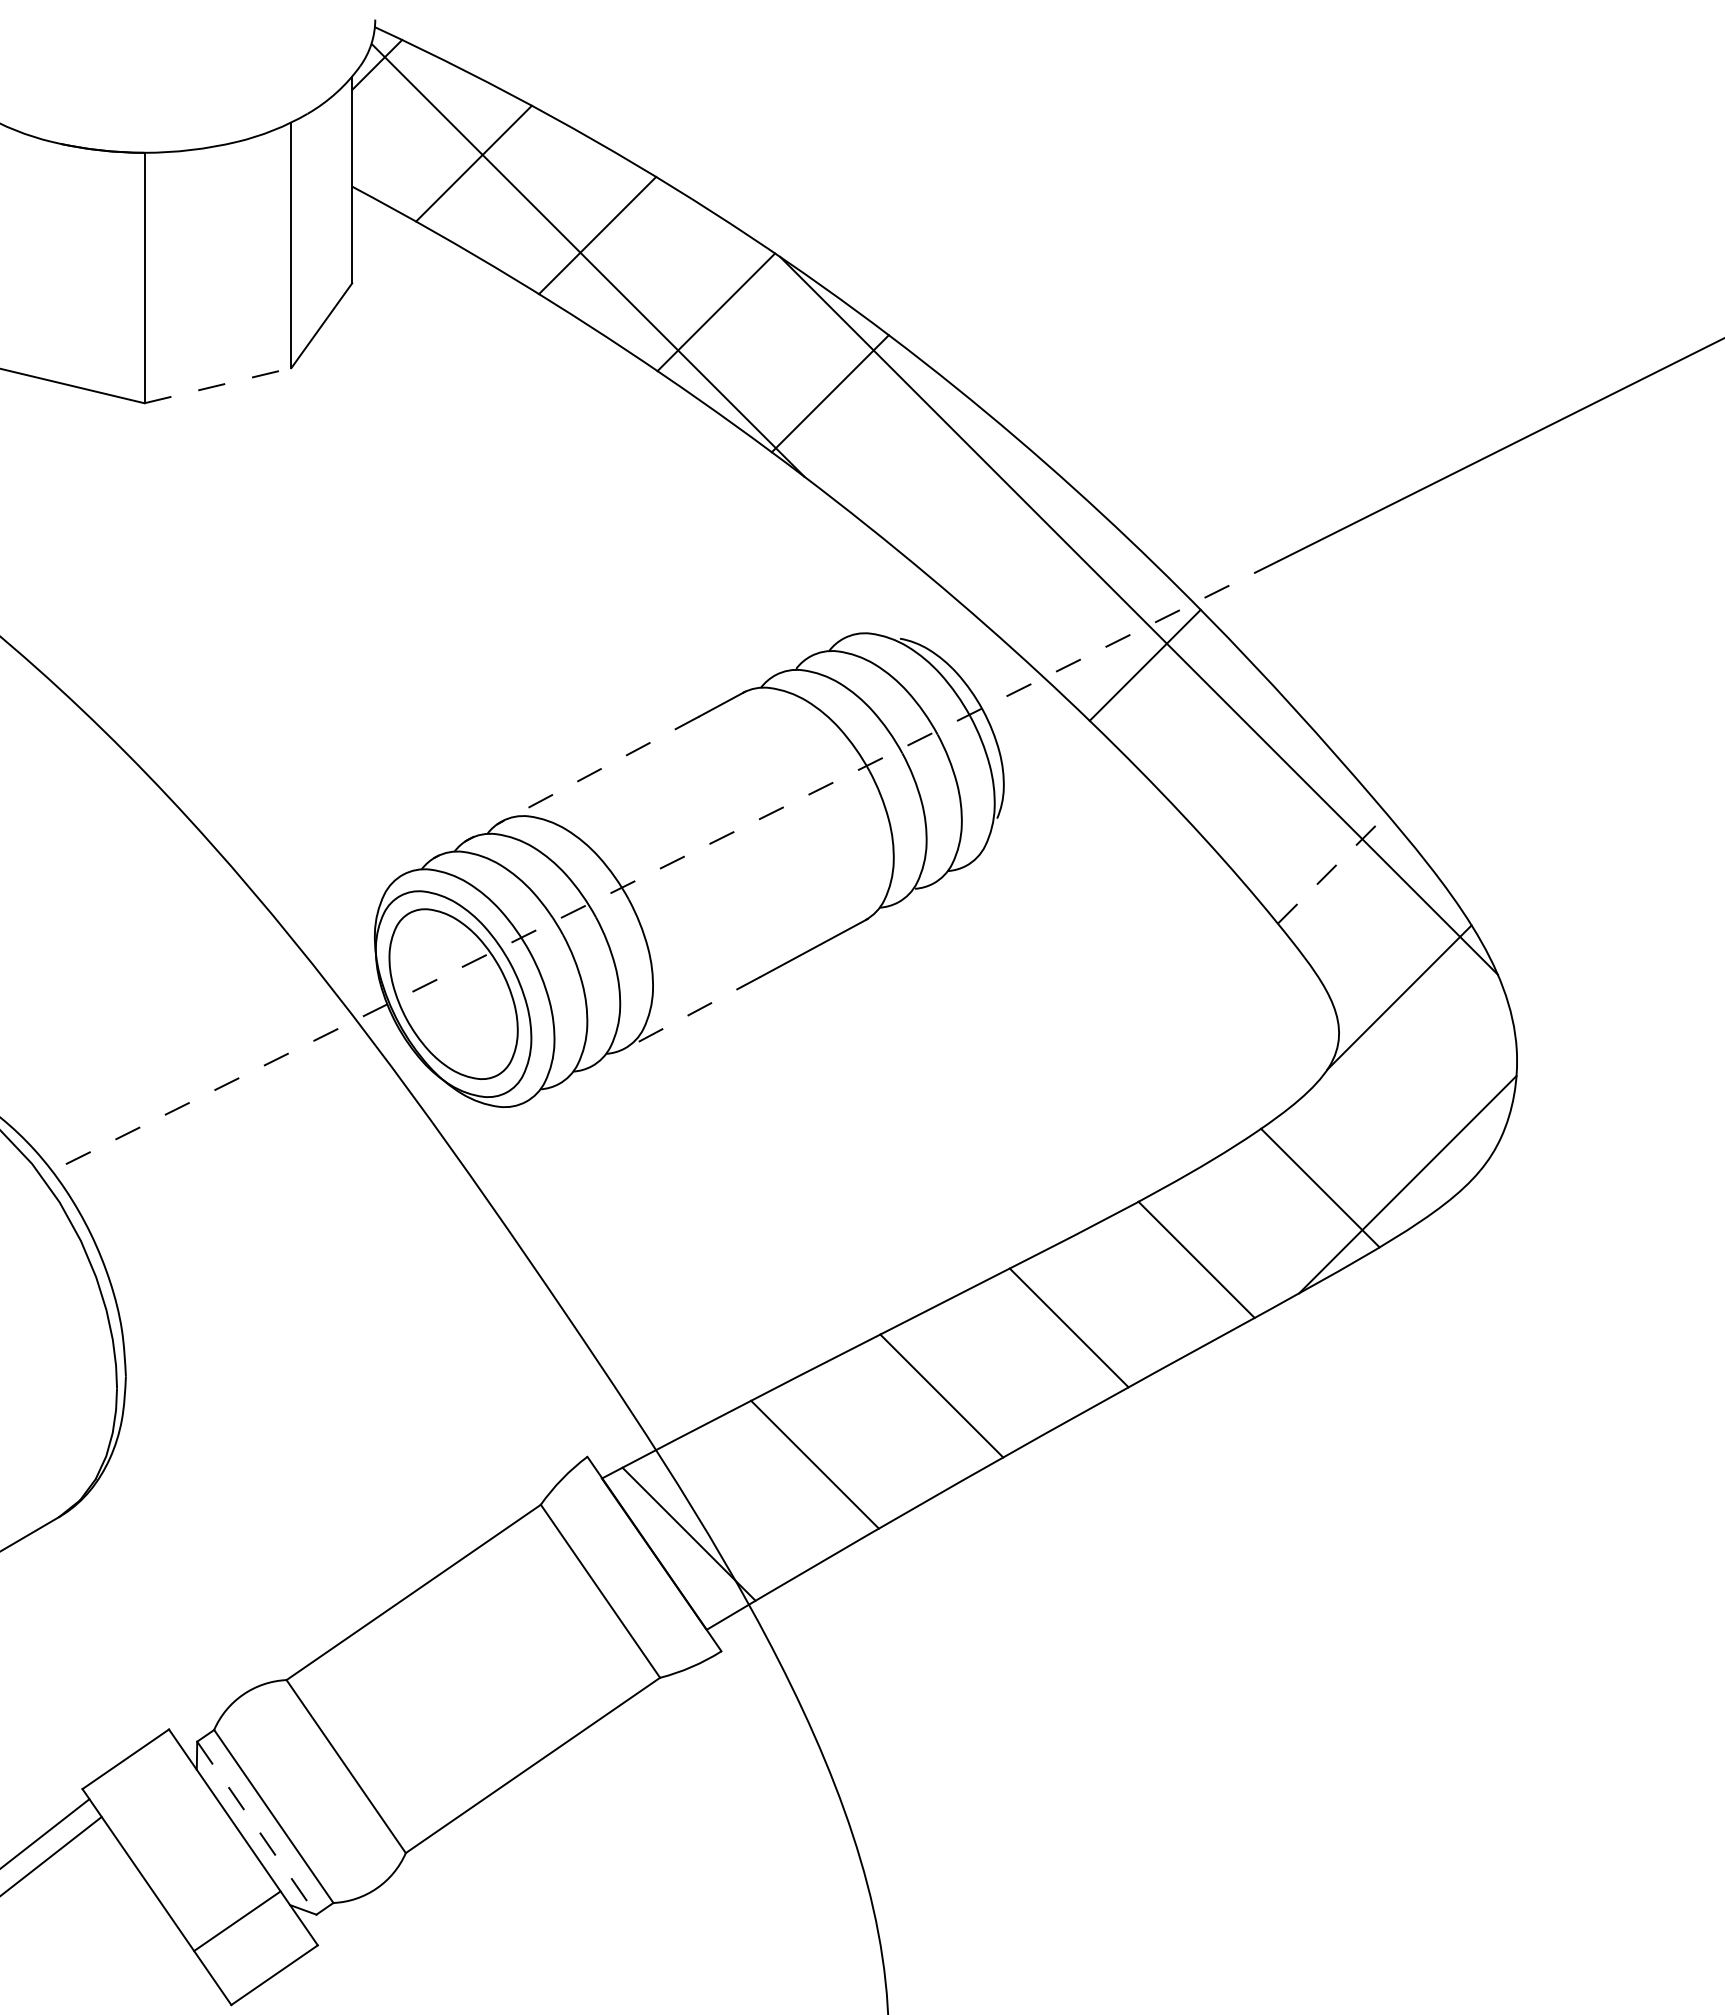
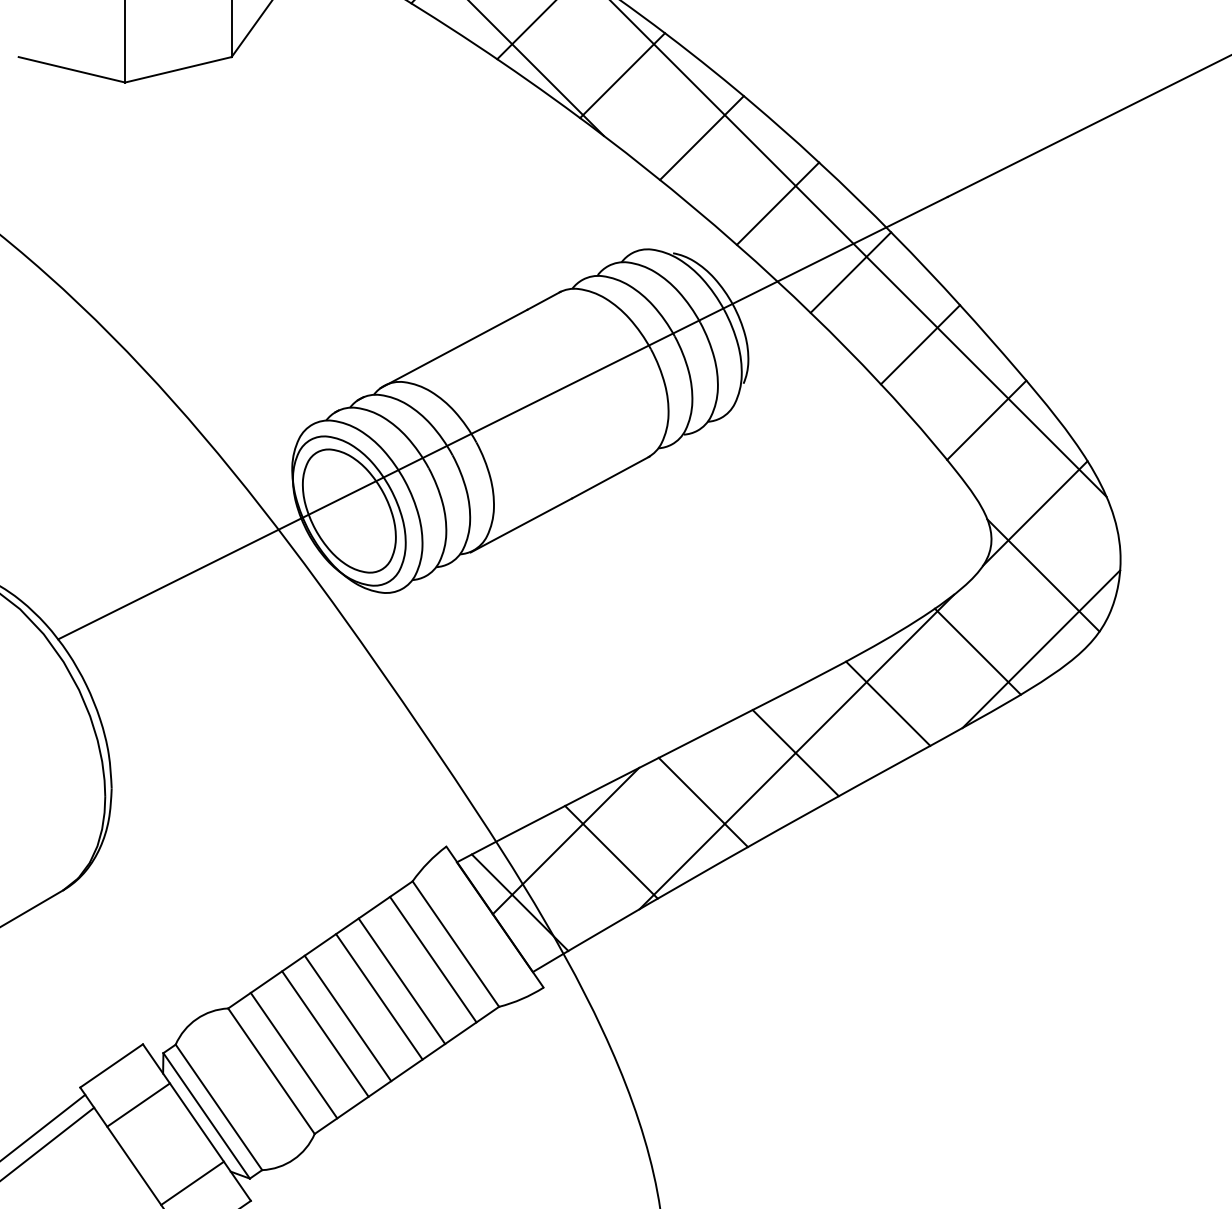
line: (218, 385) -> (178, 69), dashed -> solid
line: (939, 479) -> (701, 137), added
line: (1044, 570) -> (777, 203), added
line: (1240, 764) -> (920, 344), added
line: (598, 770) -> (454, 348), dashed -> solid
line: (665, 866) -> (503, 418), dashed -> solid
line: (1332, 868) -> (986, 419), dashed -> solid
line: (690, 1014) -> (521, 525), dashed -> solid
line: (1410, 1082) -> (1043, 575), added
line: (1070, 1326) -> (796, 752), added
line: (752, 1449) -> (566, 841), added
line: (568, 1612) -> (432, 959), added
line: (525, 1642) -> (401, 981), added
line: (494, 1663) -> (379, 996), added
line: (451, 1693) -> (347, 1018), added
line: (420, 1714) -> (325, 1033), added
line: (376, 1744) -> (293, 1055), added
line: (162, 1813) -> (138, 1105), added
line: (257, 1828) -> (207, 1116), dashed -> solid

